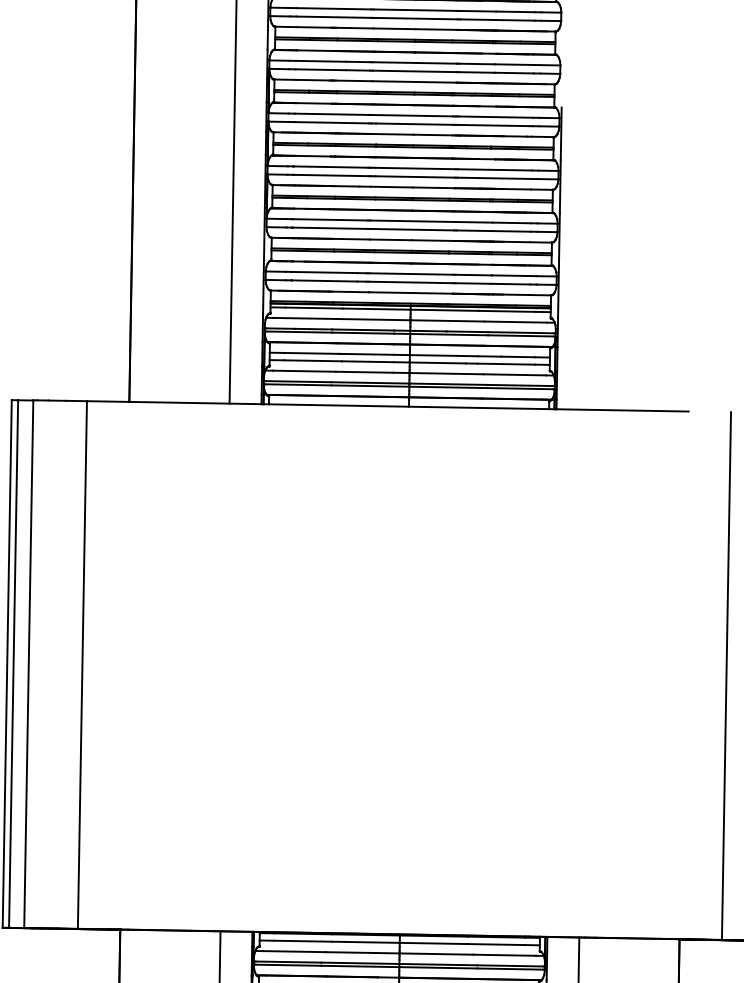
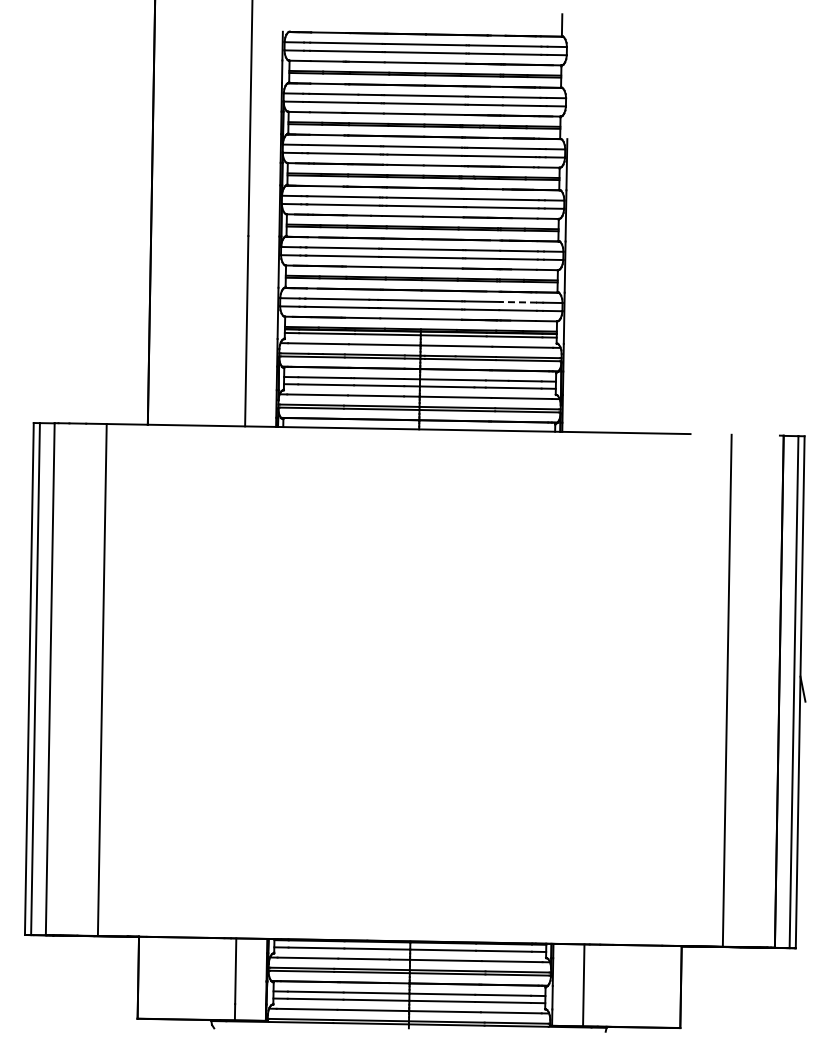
line: (511, 275) -> (518, 302), solid -> dashed

